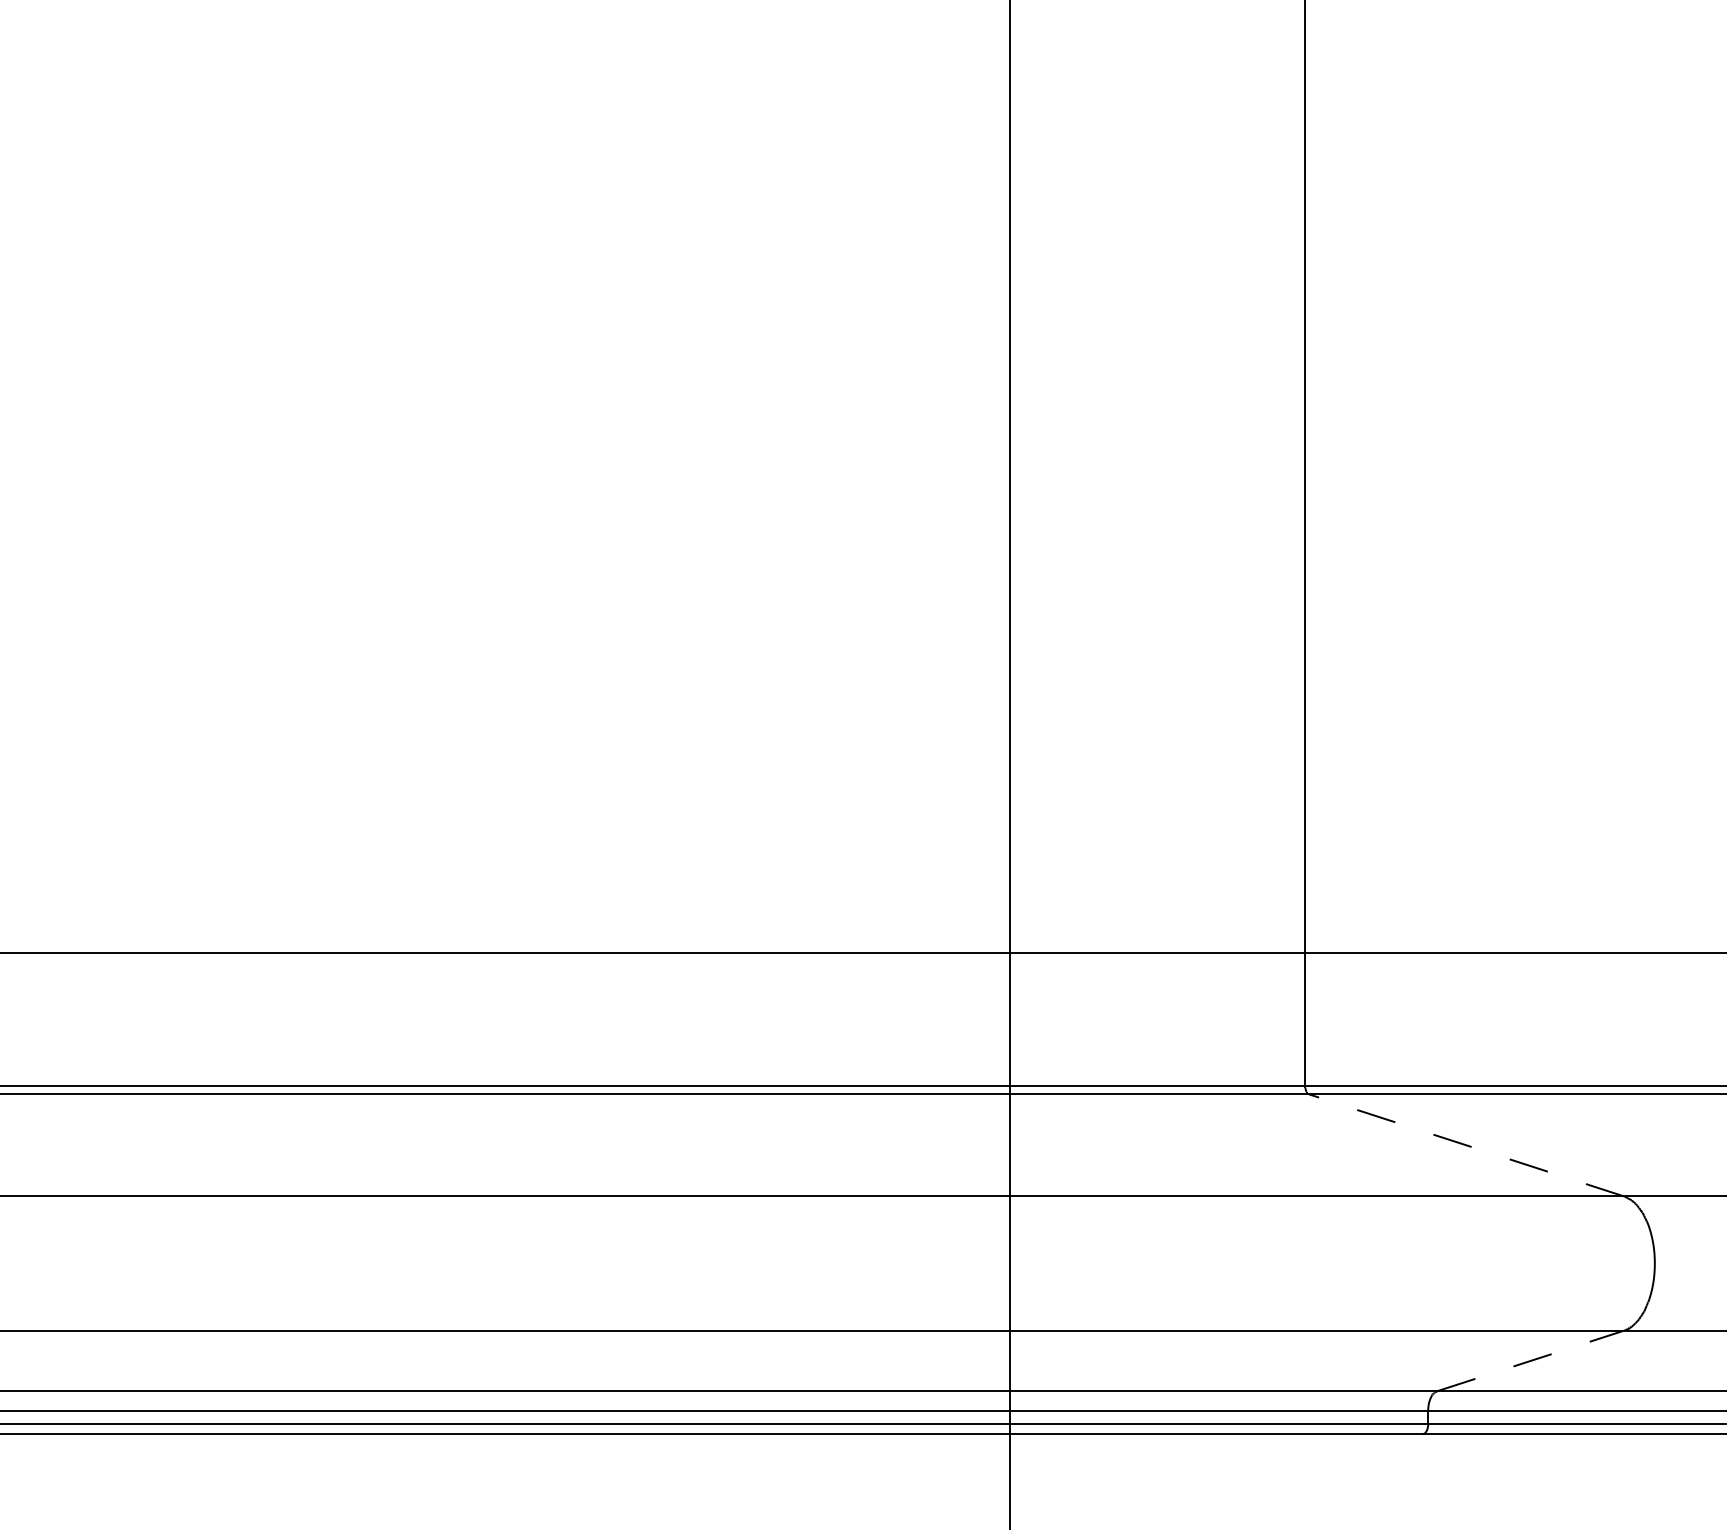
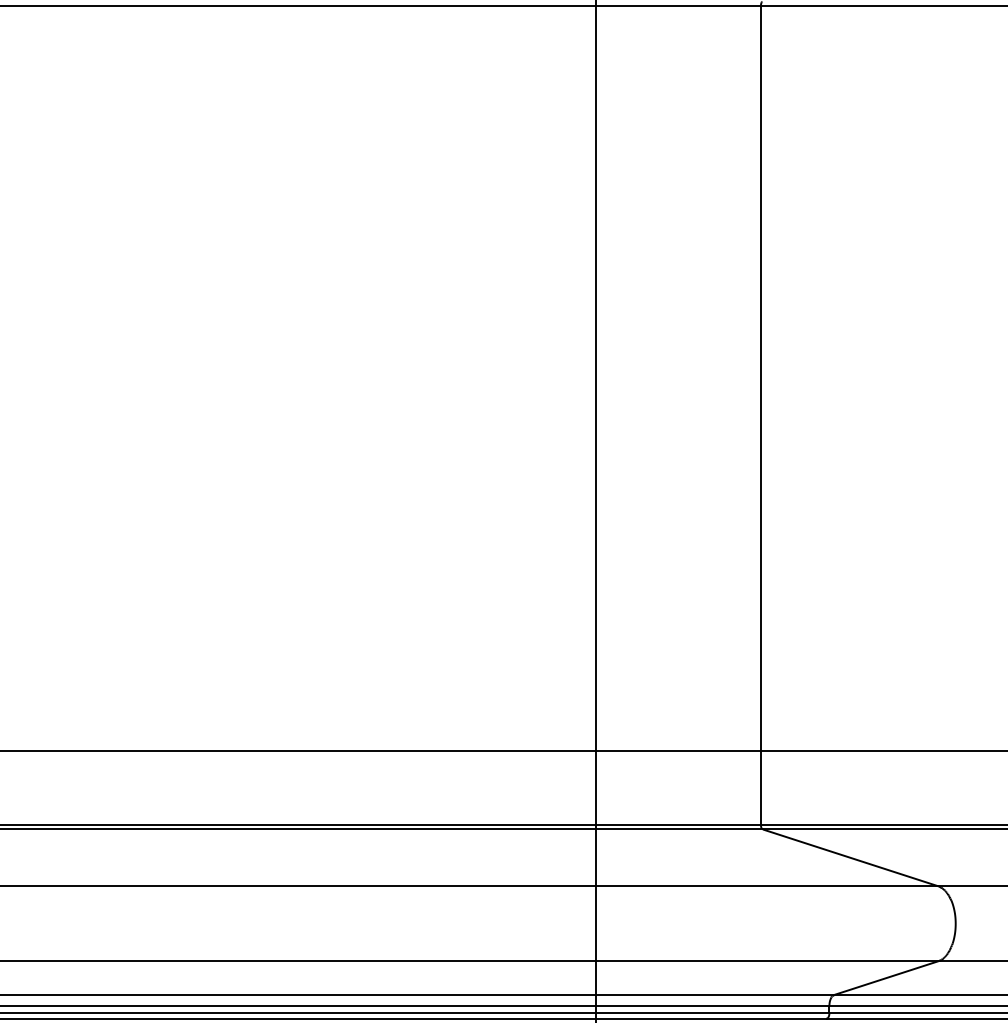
line: (1466, 1144) -> (850, 857), dashed -> solid
line: (1530, 1361) -> (886, 978), dashed -> solid

